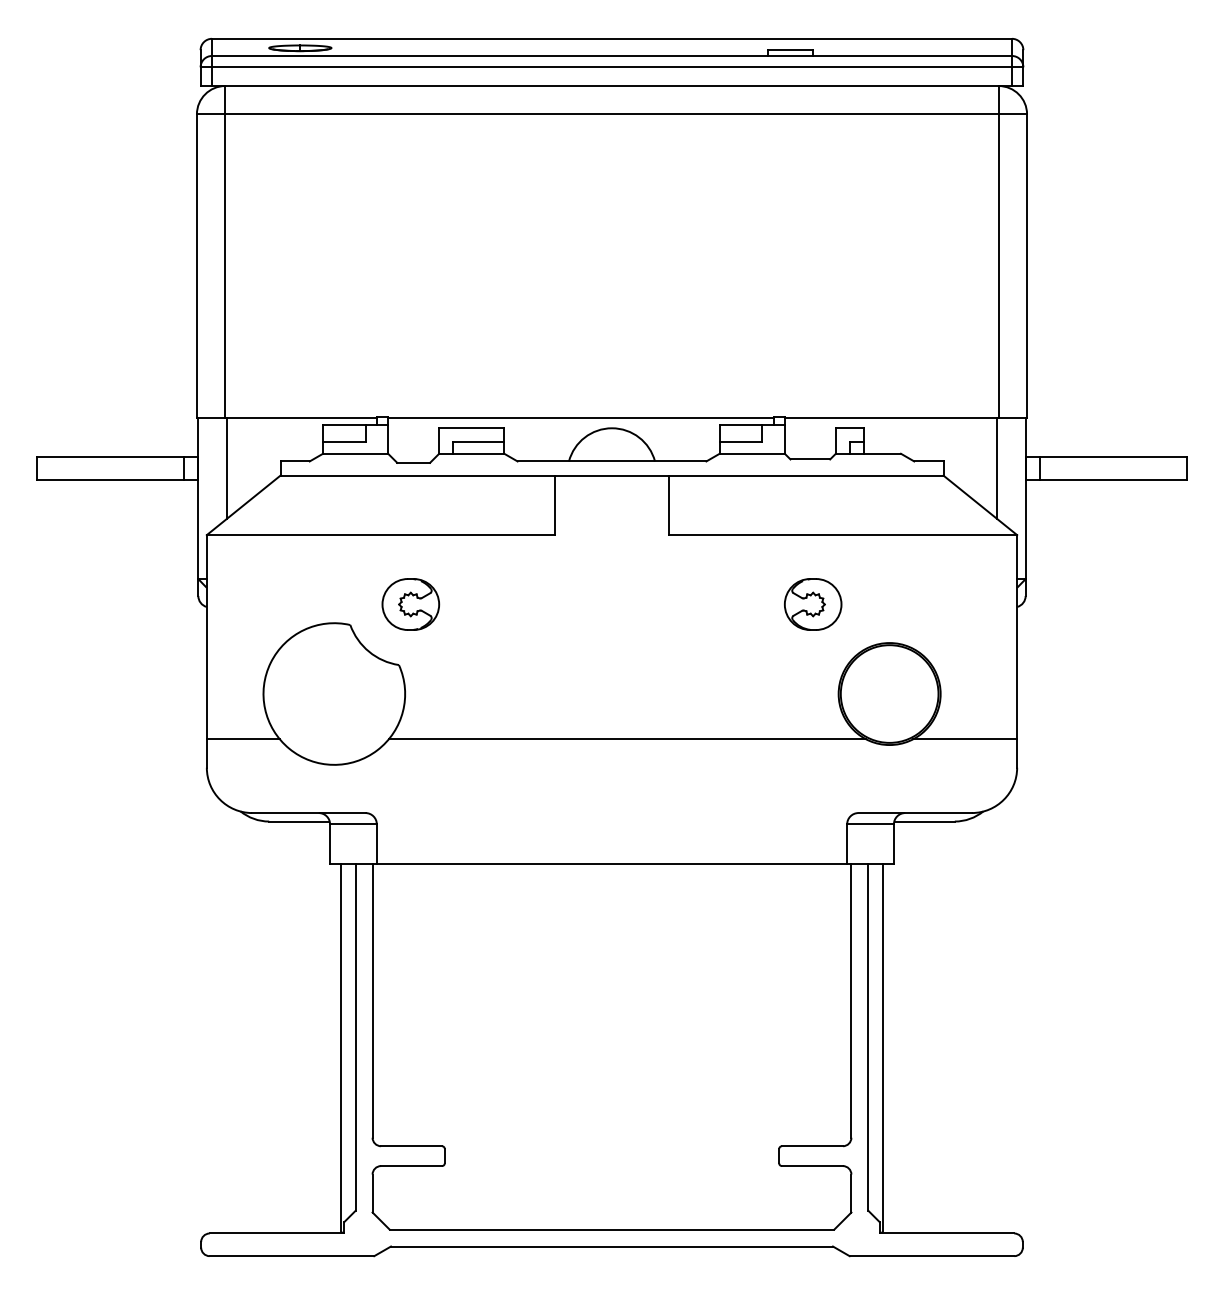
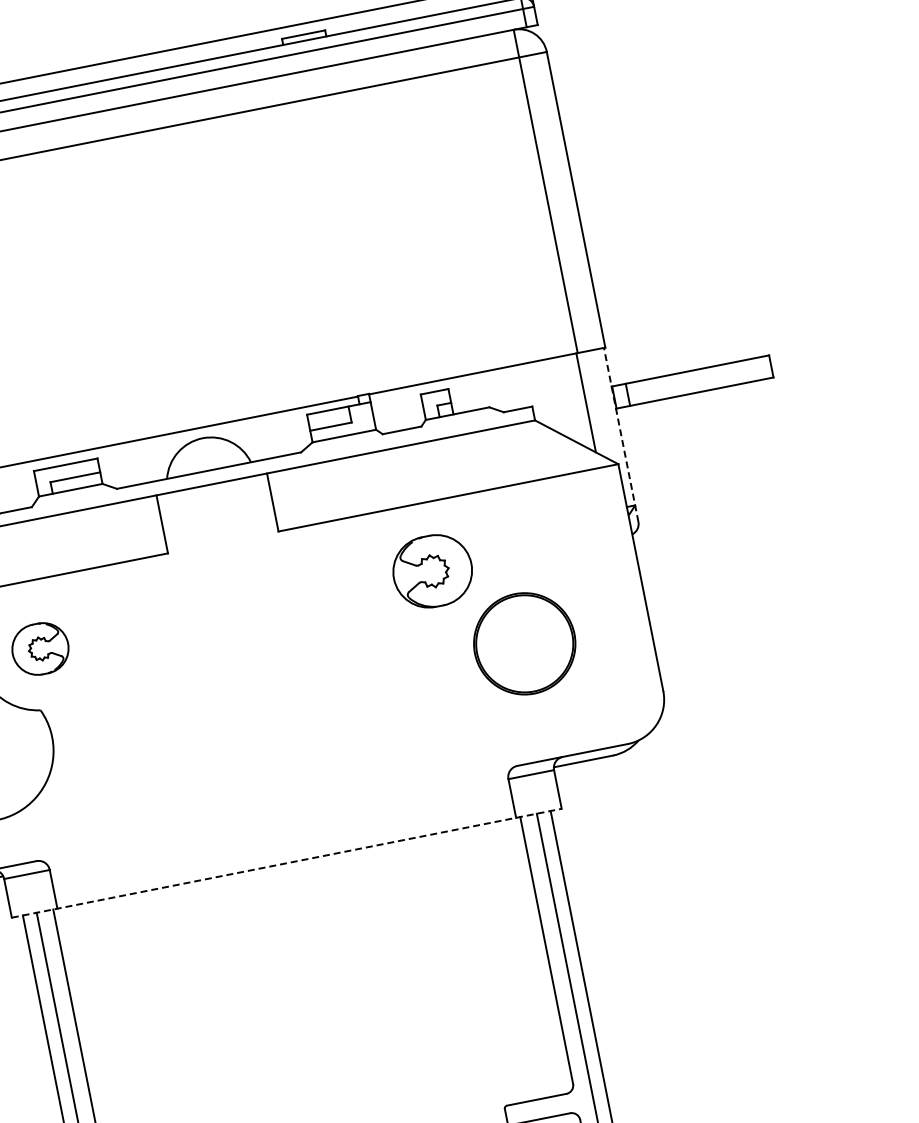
line: (1025, 506) -> (621, 434), solid -> dashed
part: (813, 604) -> (433, 571), size x1.4
line: (627, 739) -> (277, 738), removed
line: (965, 739) -> (607, 673), removed
line: (612, 864) -> (287, 863), solid -> dashed

